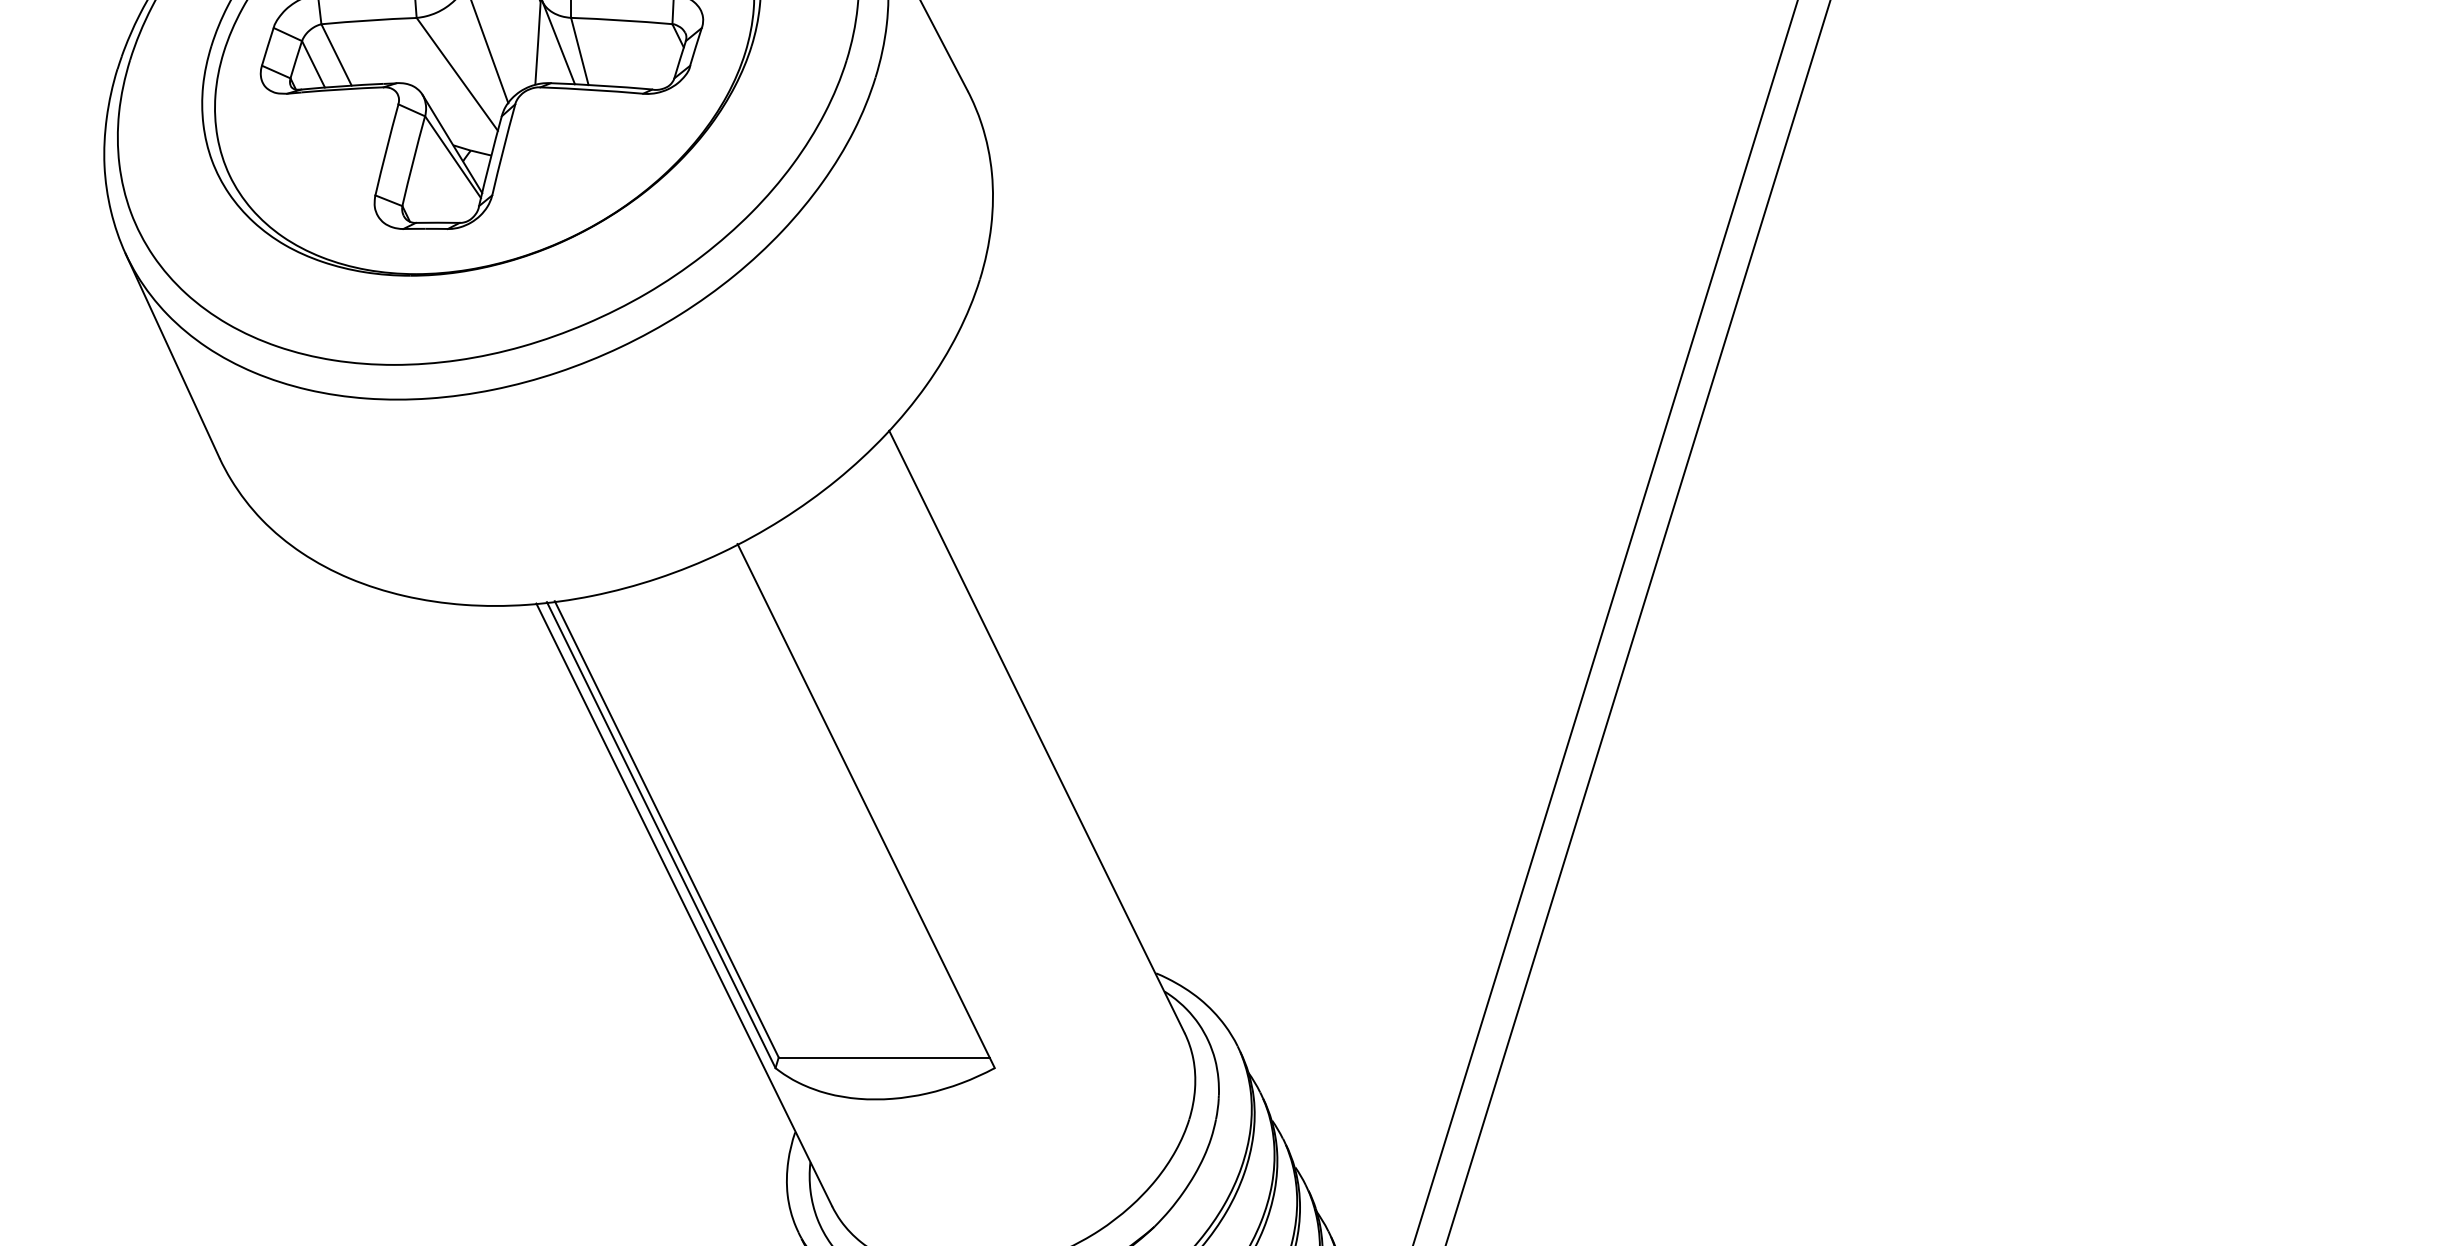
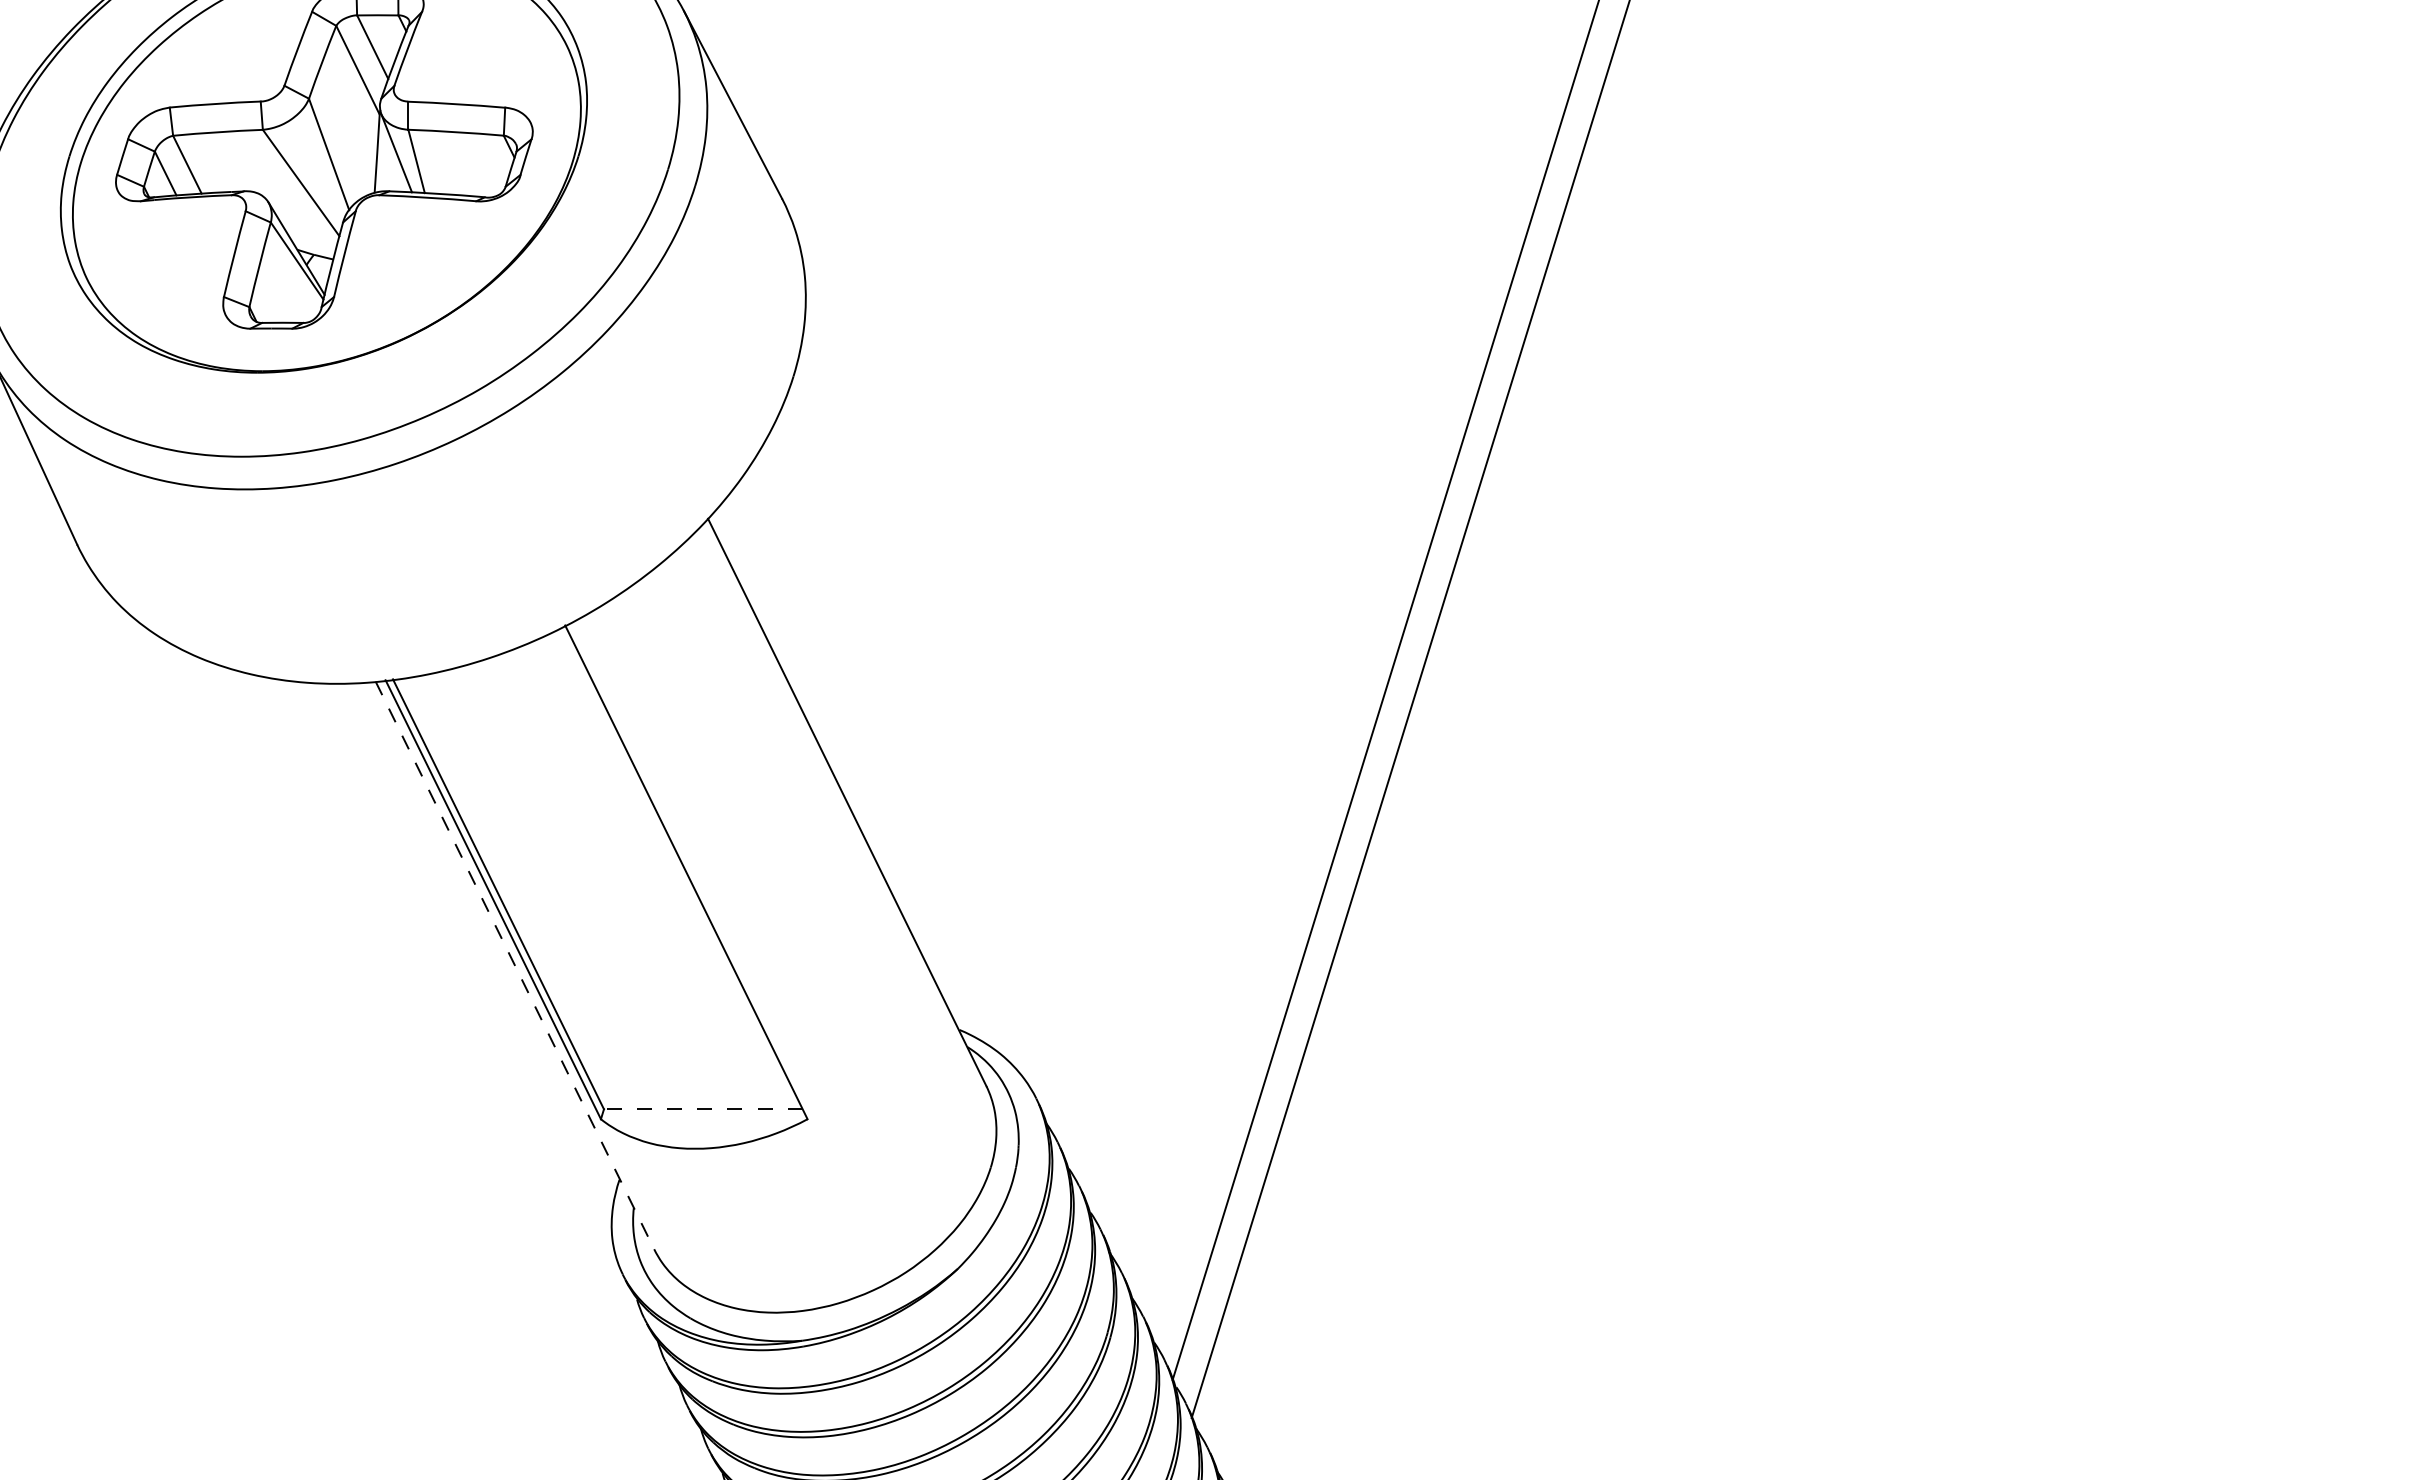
line: (684, 904) -> (515, 965), solid -> dashed
line: (883, 1057) -> (702, 1109), solid -> dashed

